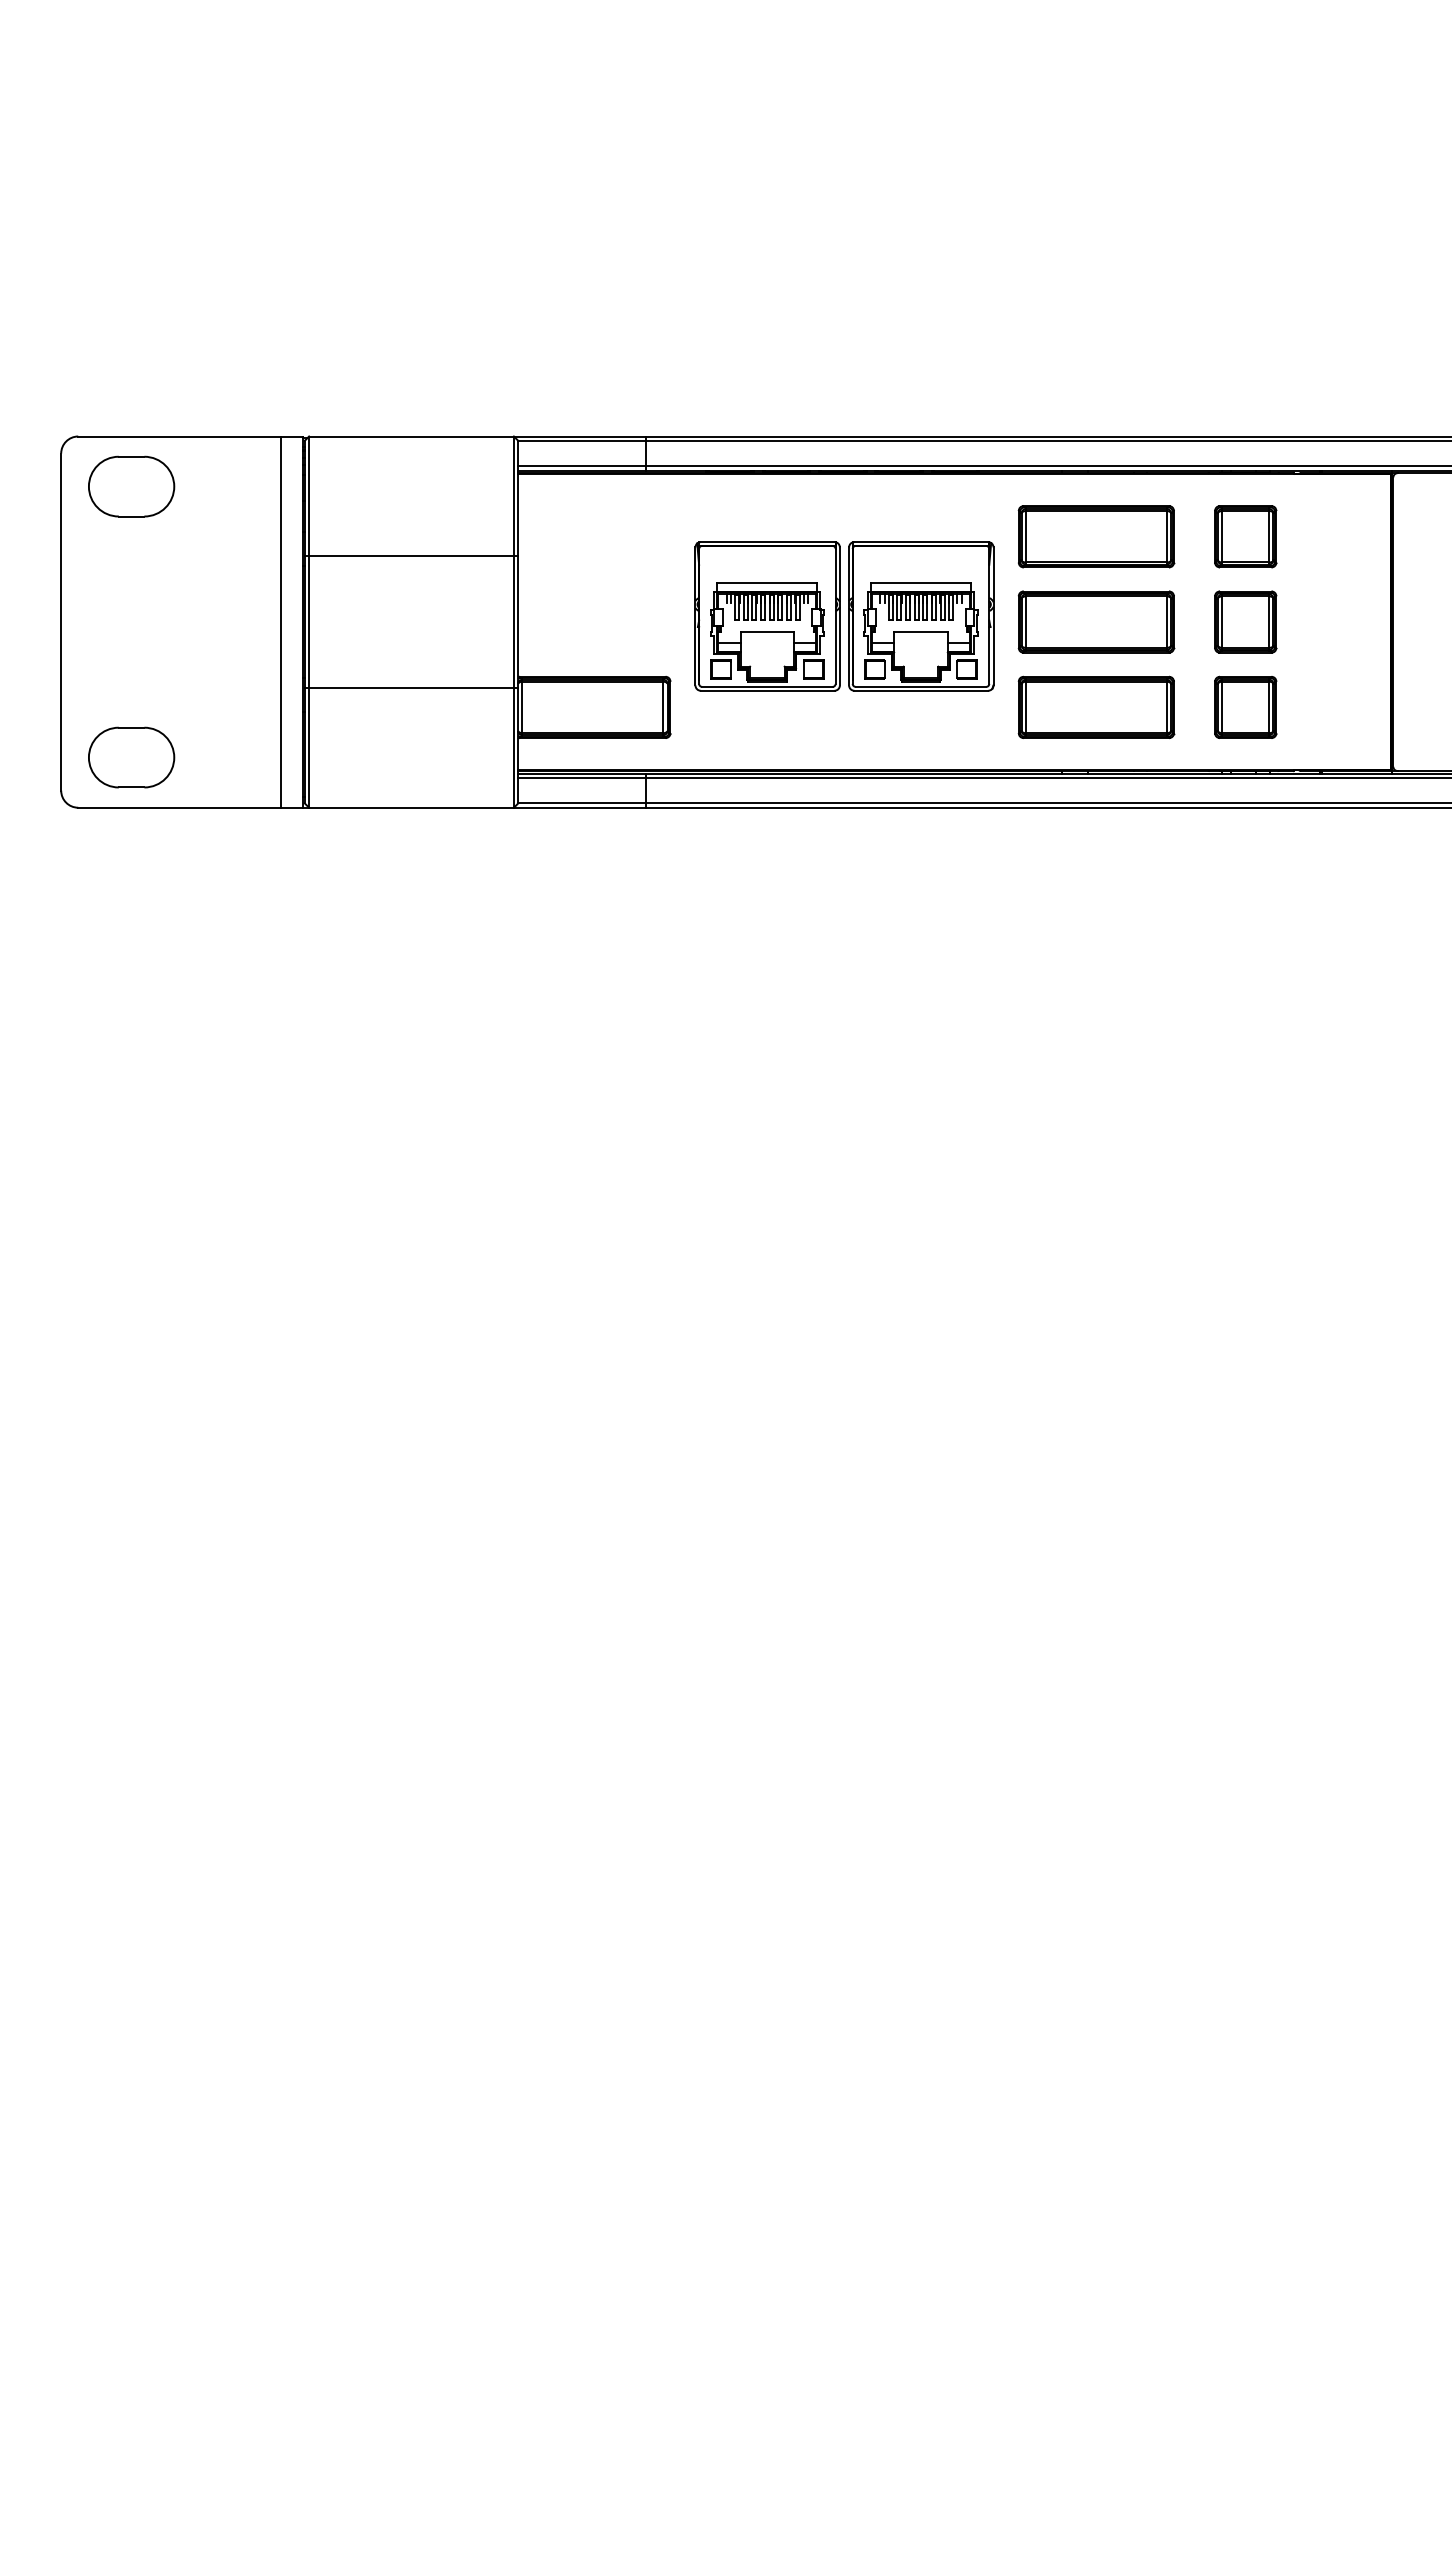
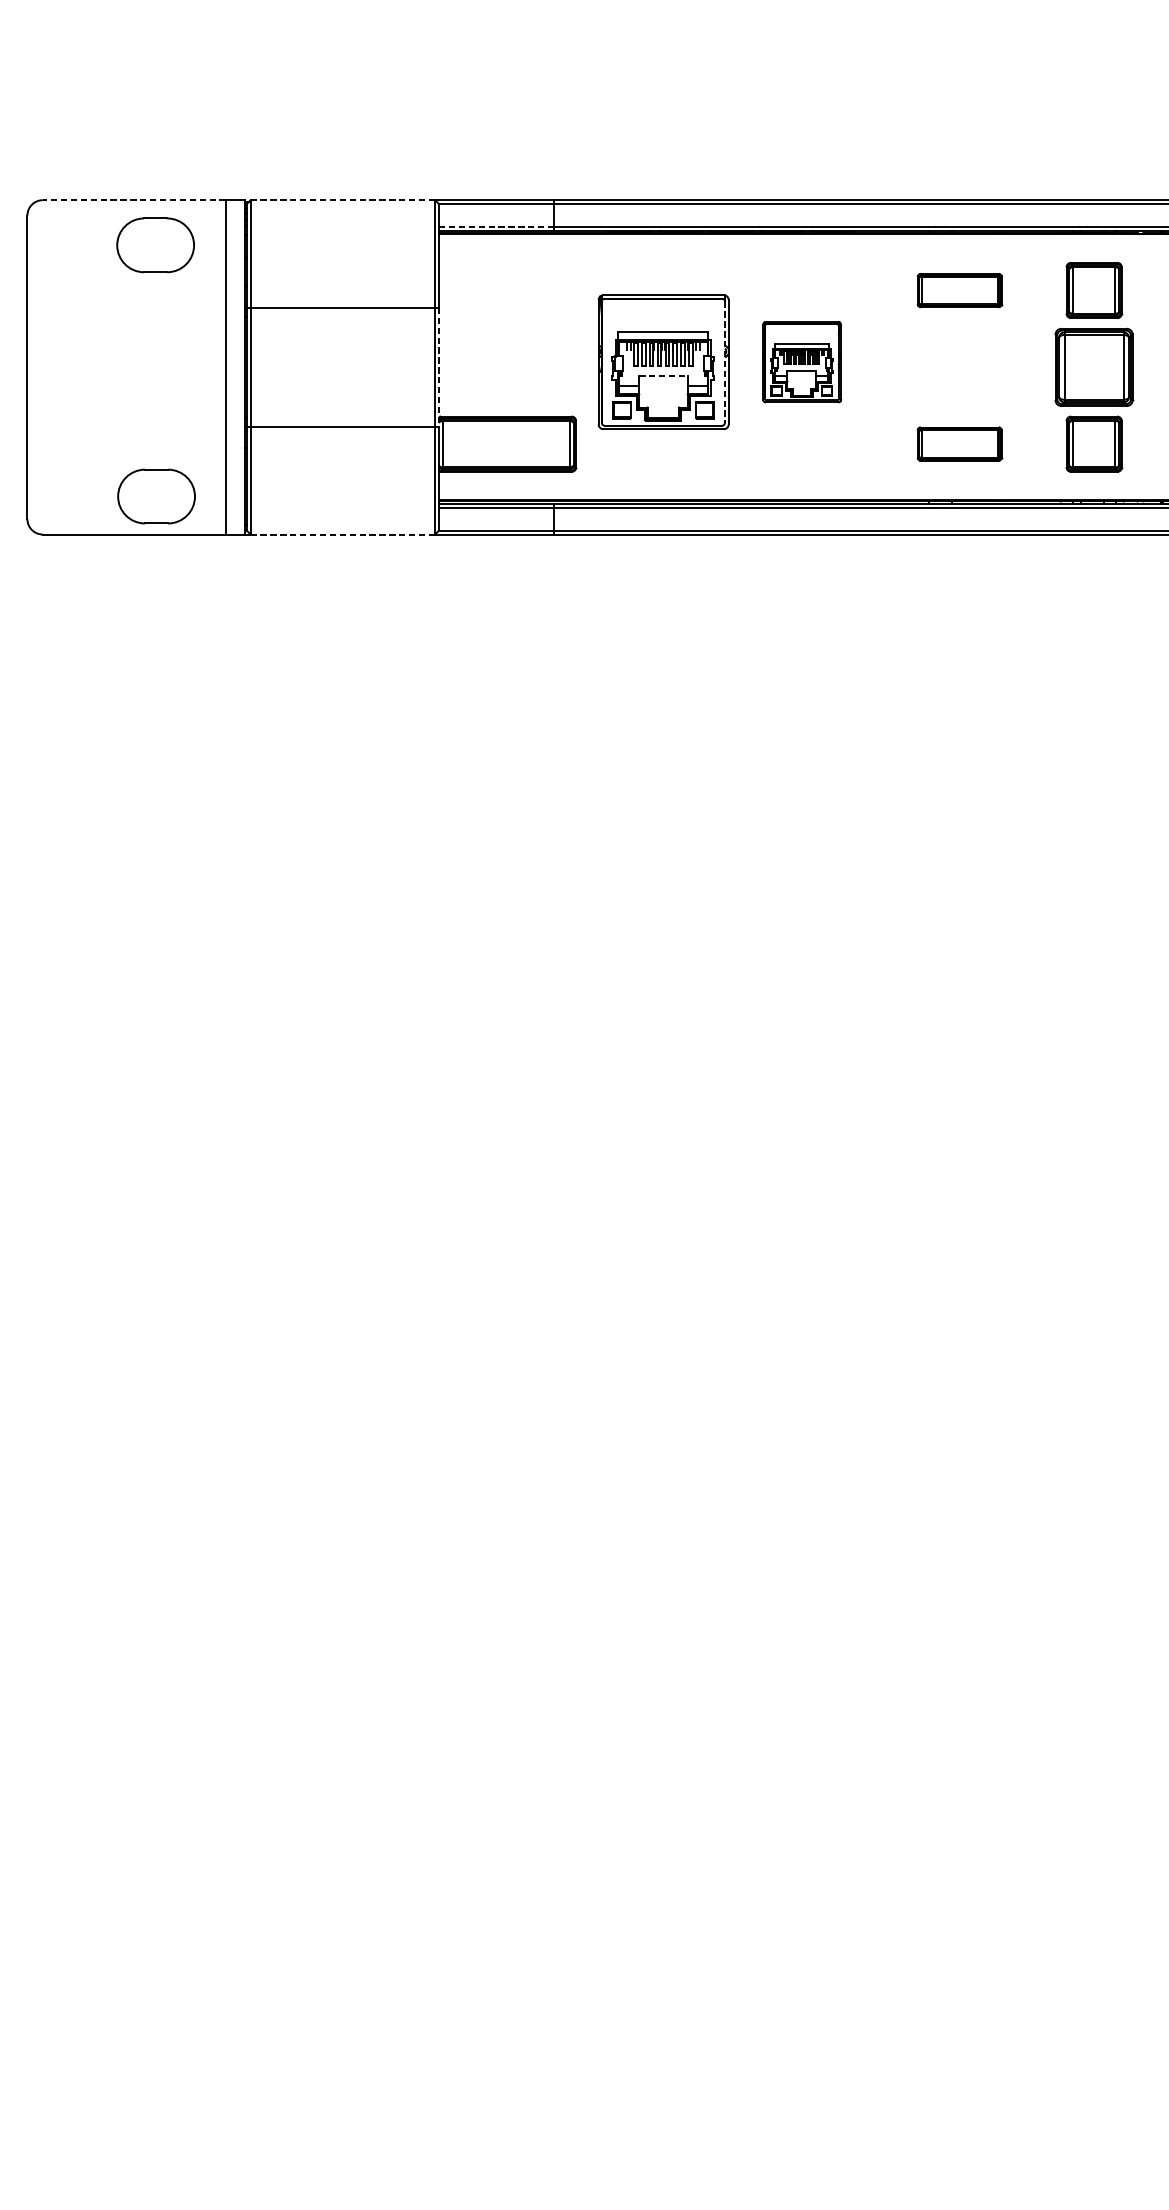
line: (179, 436) -> (133, 200), solid -> dashed
line: (411, 436) -> (342, 200), solid -> dashed
line: (582, 466) -> (496, 227), solid -> dashed
part: (131, 486) -> (155, 245), moved
part: (1096, 536) -> (959, 290), size x0.6
line: (835, 616) -> (724, 362), solid -> dashed
part: (921, 616) -> (802, 362), size x0.6
part: (1096, 621) -> (959, 366), removed
part: (1245, 621) -> (1094, 366), size x1.4
line: (518, 622) -> (439, 367), solid -> dashed
line: (767, 631) -> (663, 375), solid -> dashed
part: (1096, 706) -> (959, 443), size x0.6
part: (131, 757) -> (156, 496), moved
line: (411, 807) -> (342, 534), solid -> dashed

